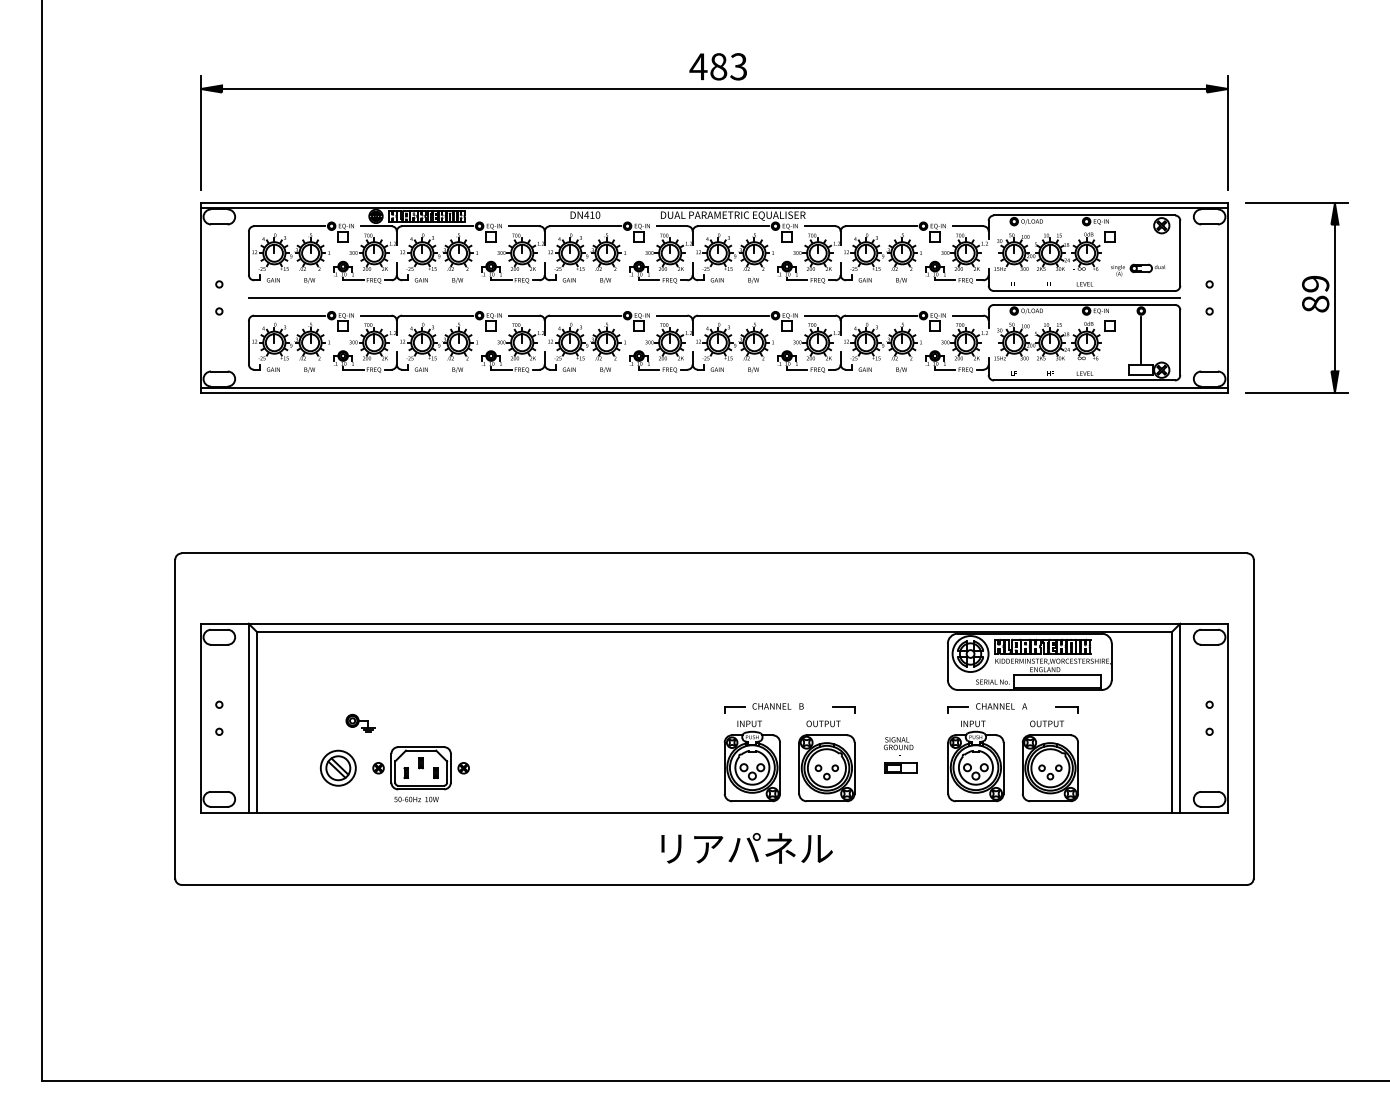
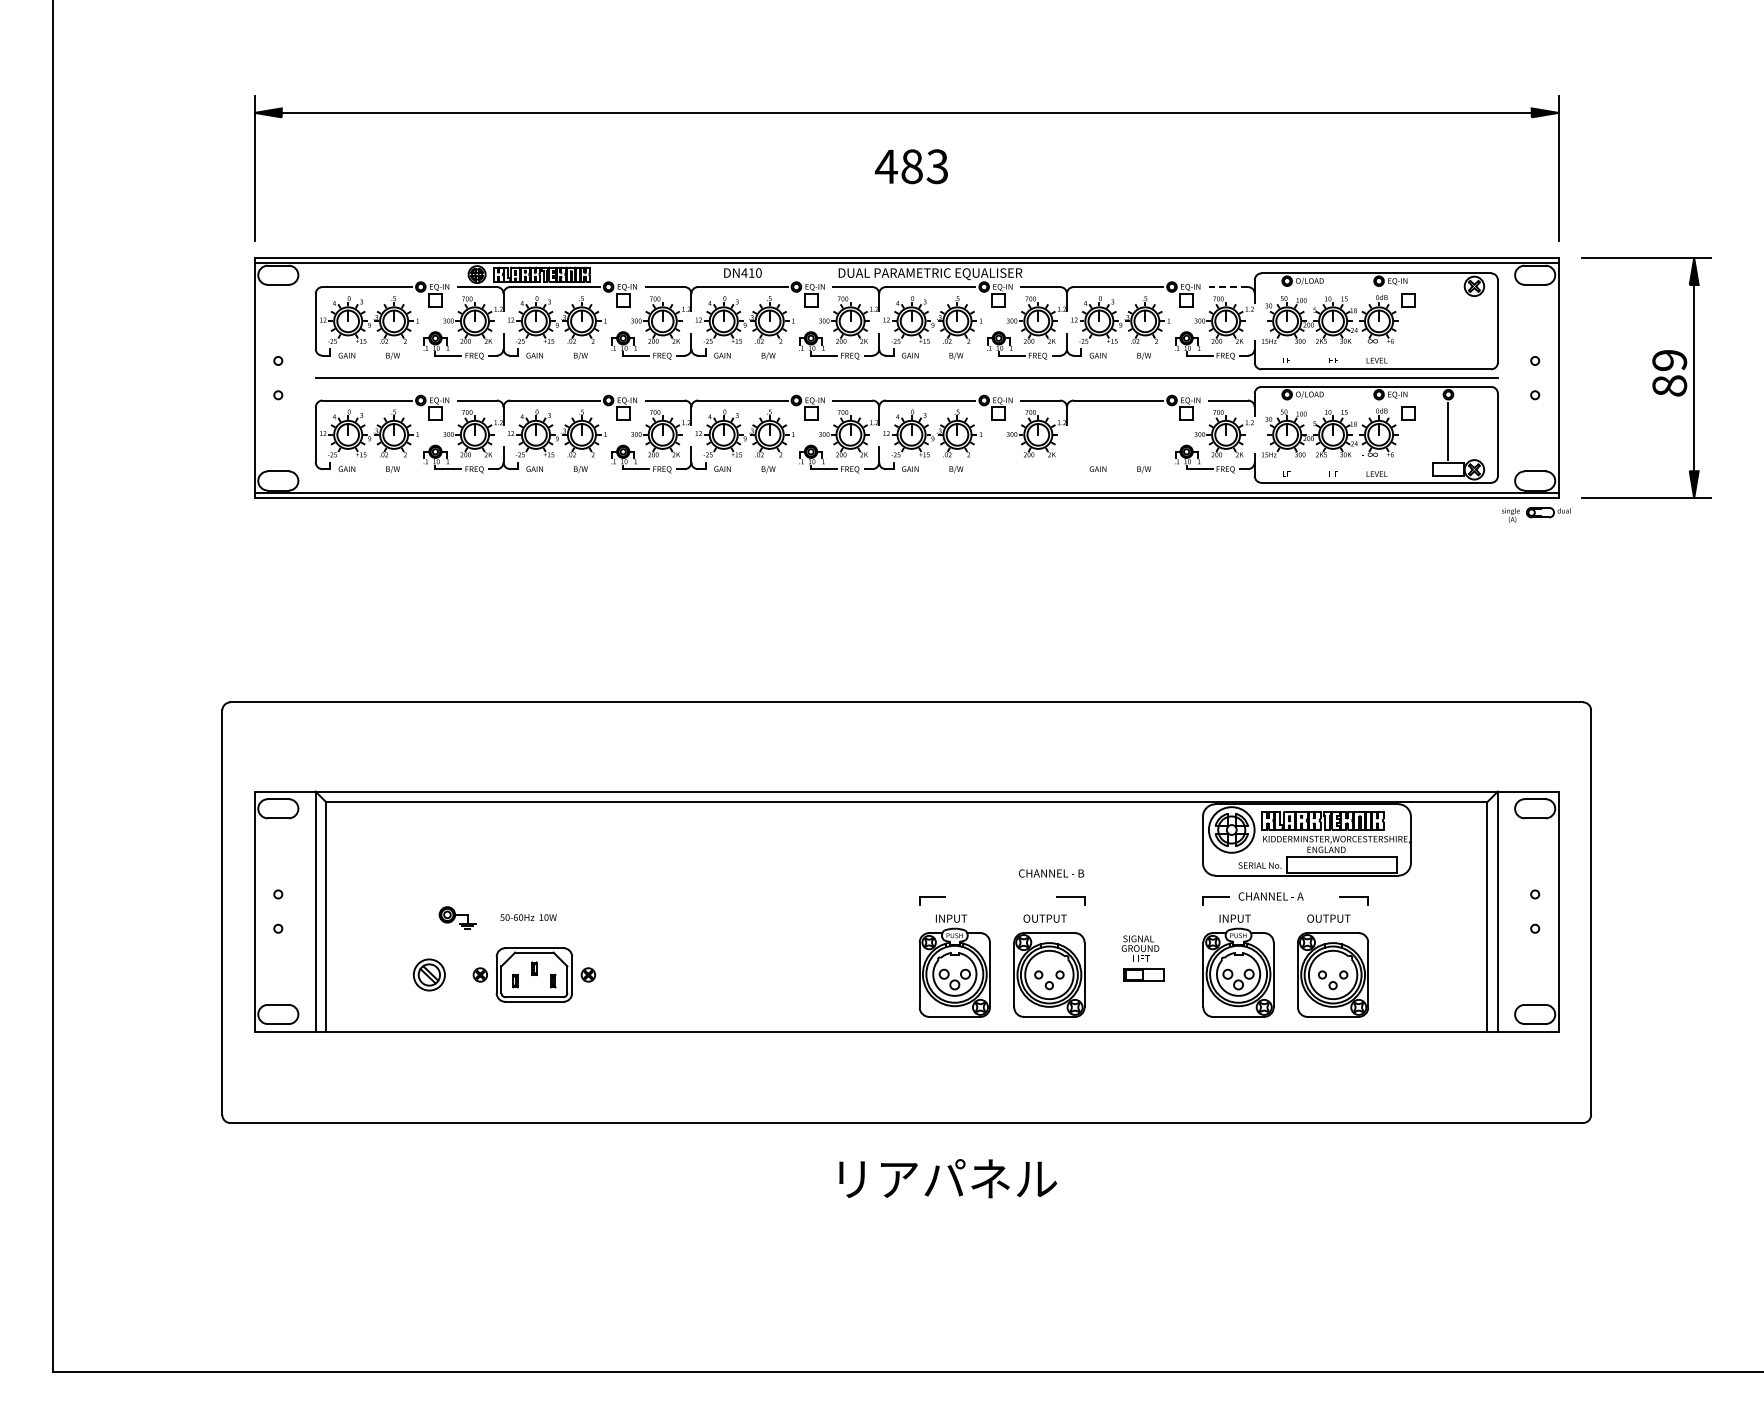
text: (717, 66) -> (910, 166), moved
line: (968, 226) -> (1228, 287), solid -> dashed
part: (1138, 269) -> (1536, 514), moved
part: (849, 347) -> (1078, 441), removed
text: (778, 706) -> (1051, 873), moved
part: (338, 767) -> (429, 974), size x0.7
text: (416, 799) -> (528, 917), moved
text: (747, 848) -> (948, 1178), moved

